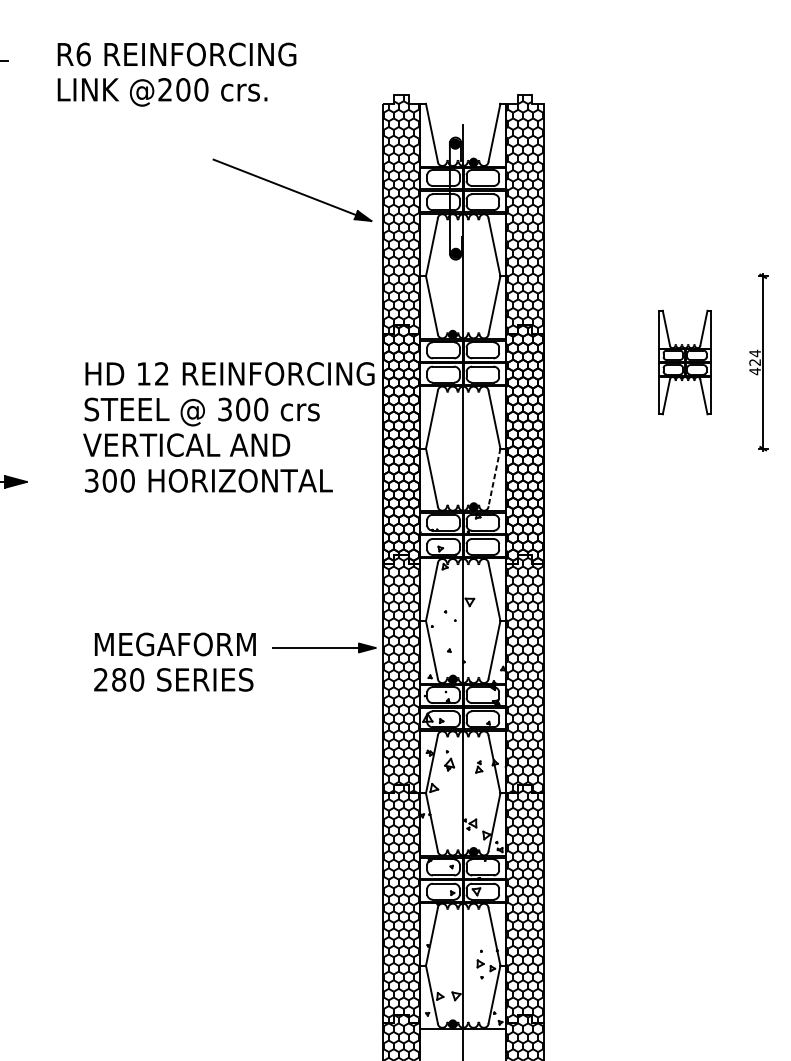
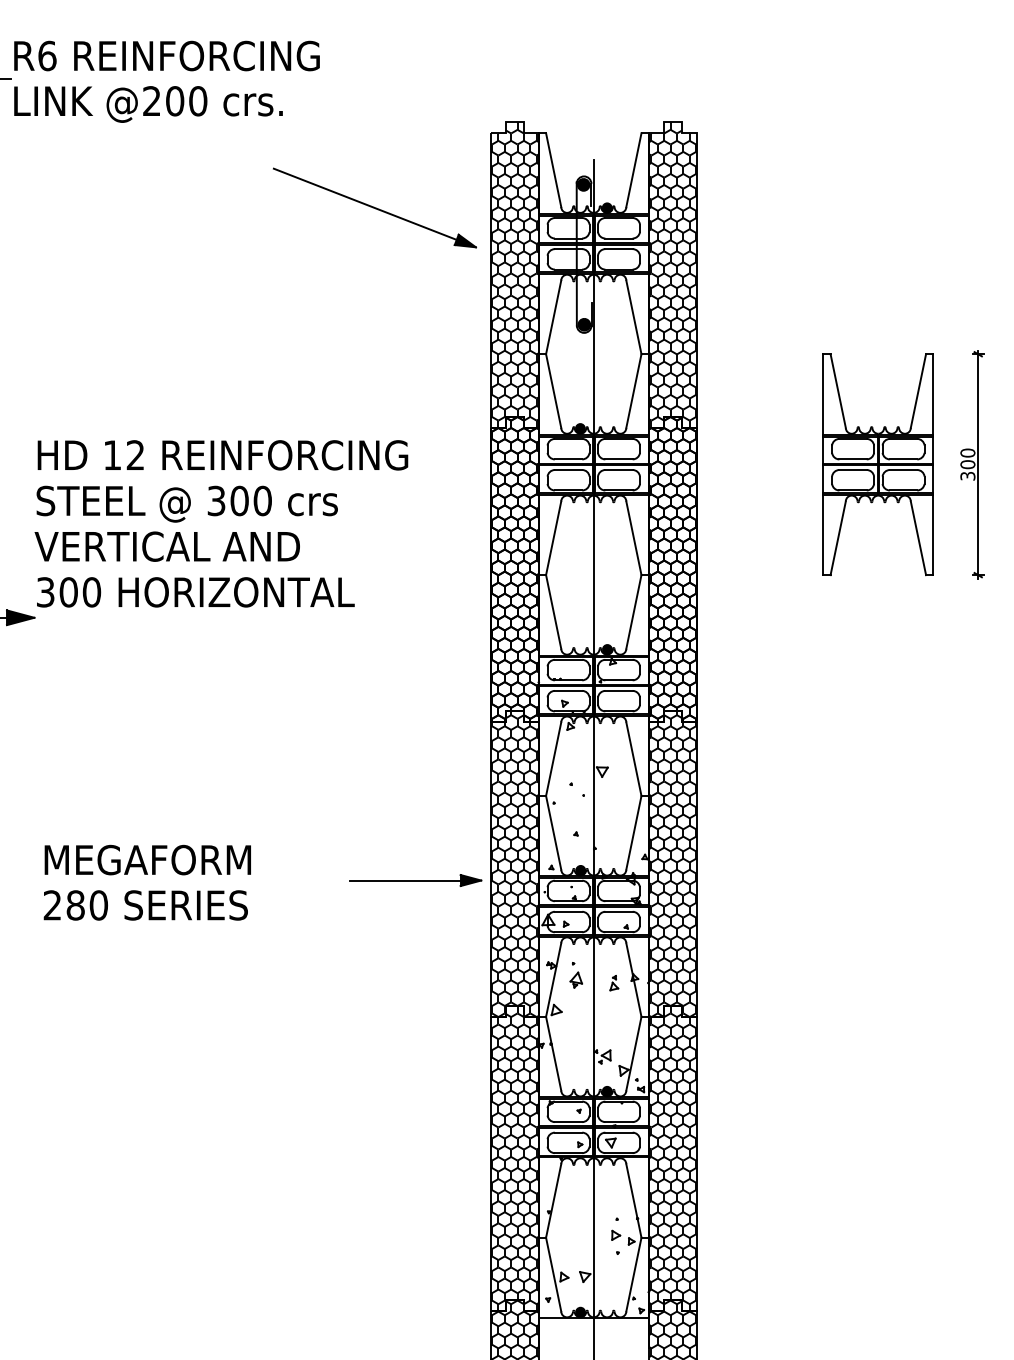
text: (176, 74) -> (166, 81), moved
part: (292, 189) -> (374, 207), moved
part: (684, 362) -> (877, 464), size x1.67
text: (754, 362) -> (967, 464), 424 -> 300
text: (228, 427) -> (221, 523), moved
line: (494, 477) -> (633, 611), dashed -> solid
part: (324, 647) -> (415, 880), moved
text: (174, 661) -> (146, 882), moved

